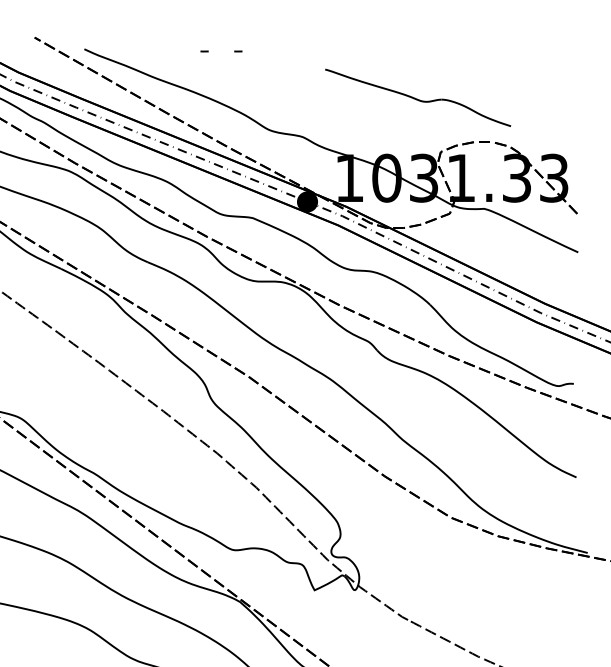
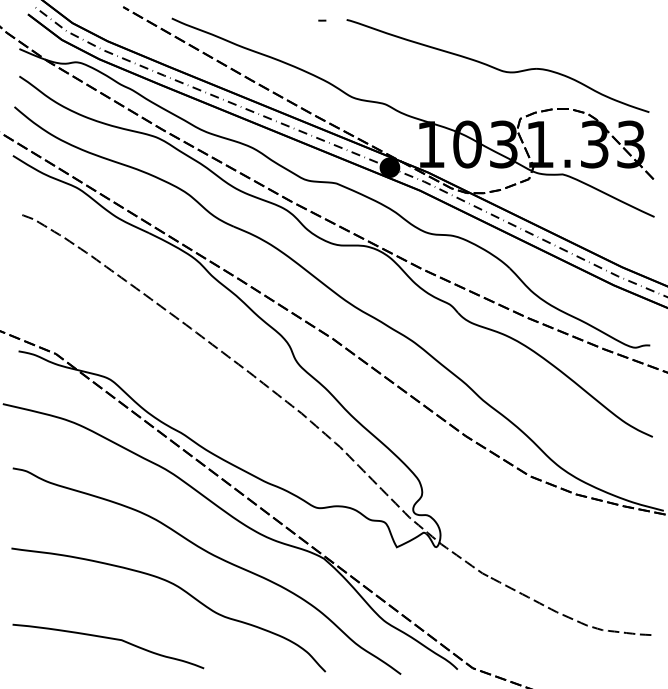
line: (204, 51) -> (289, 20), removed
part: (417, 97) -> (497, 65), size x1.67

